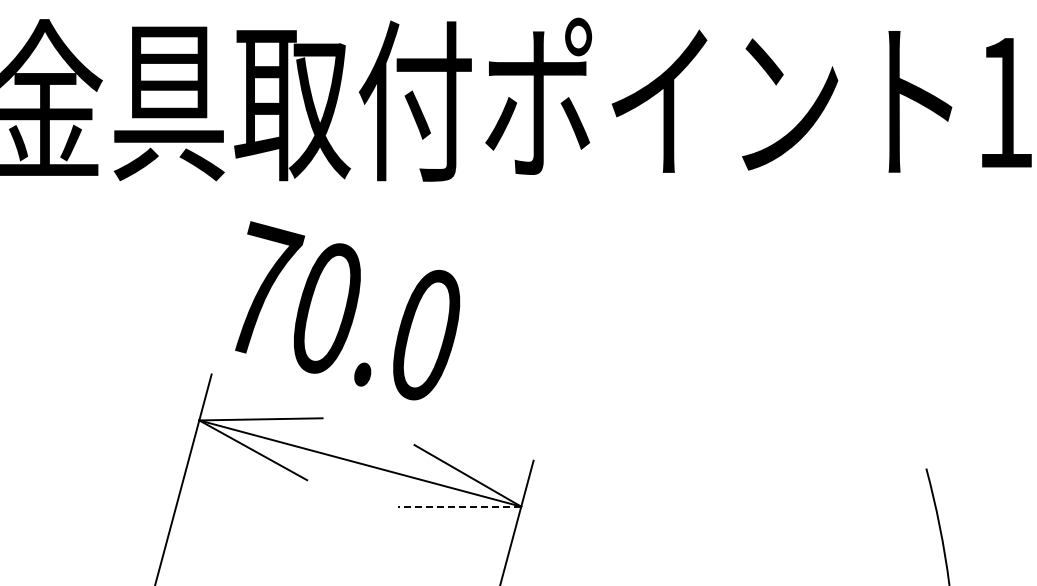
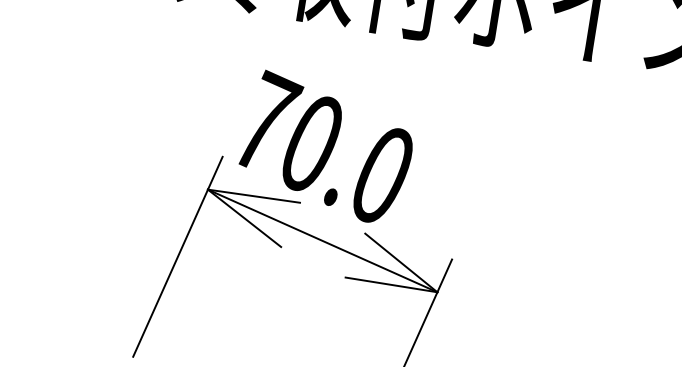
text: (347, 310) -> (327, 147), moved
line: (459, 506) -> (391, 284), dashed -> solid

